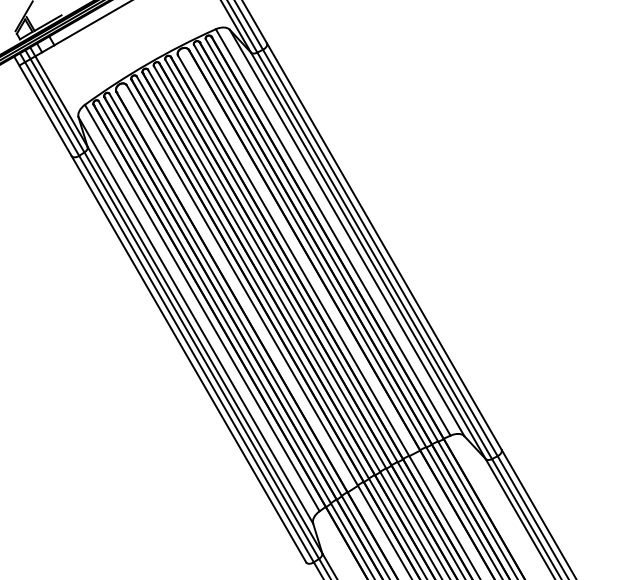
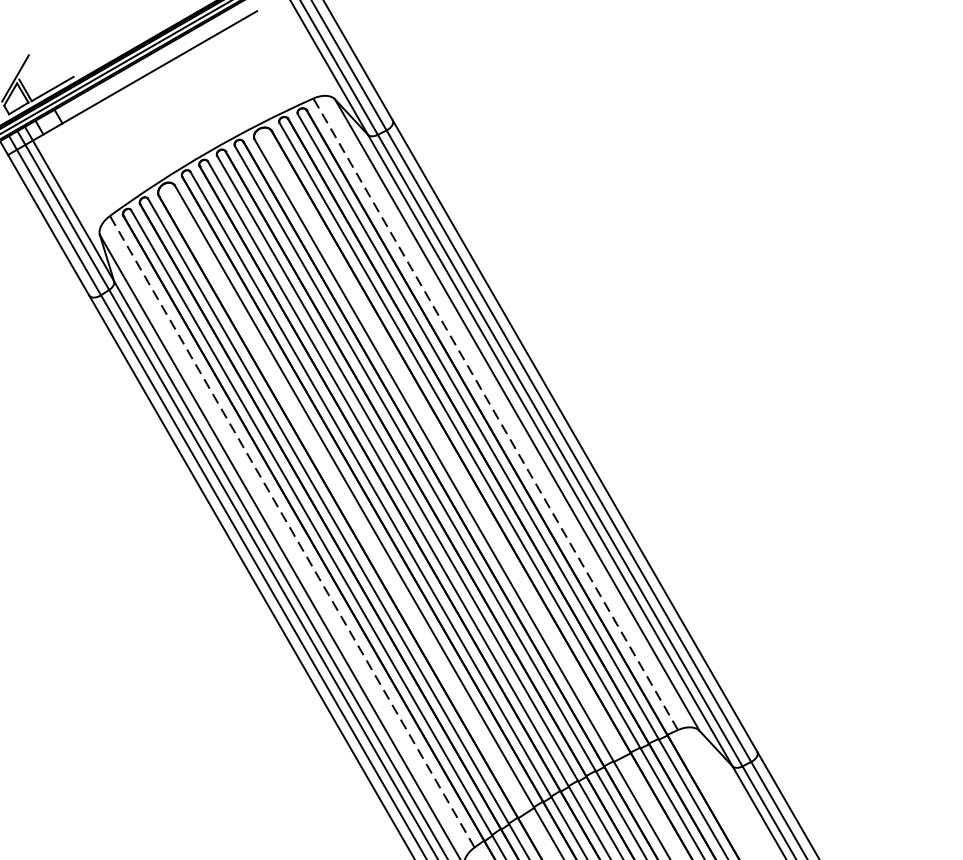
line: (333, 232) -> (496, 414), solid -> dashed
line: (202, 308) -> (292, 532), solid -> dashed

